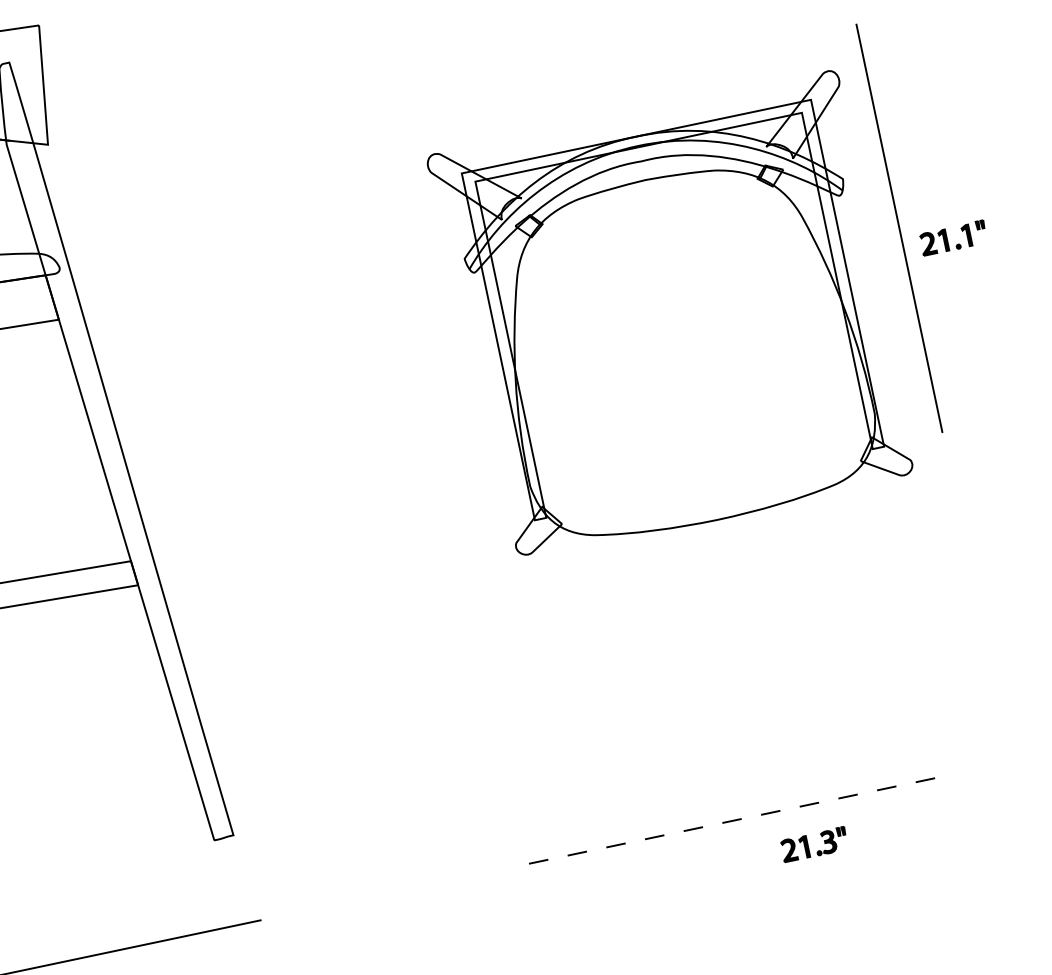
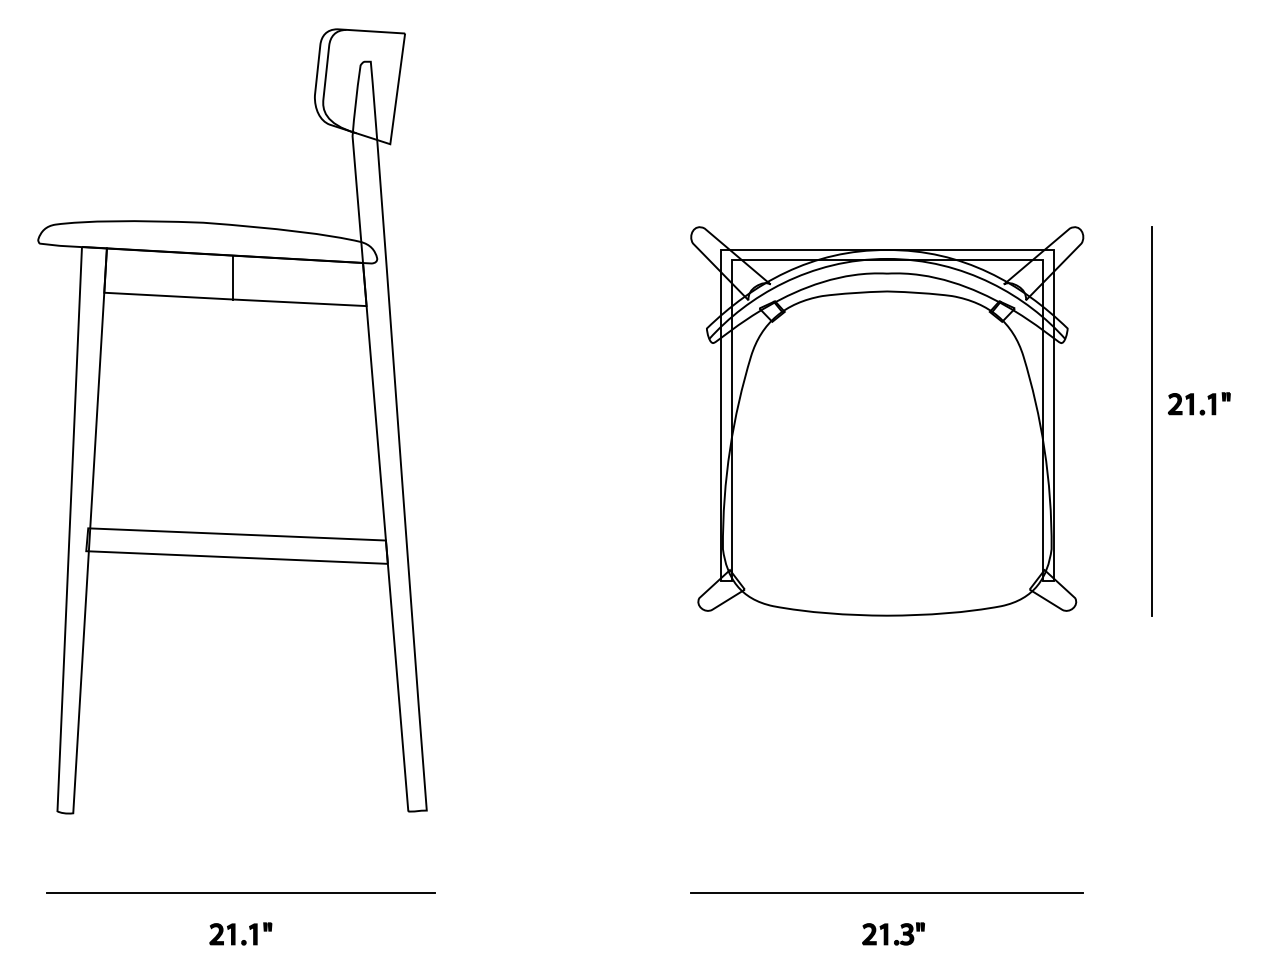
line: (899, 228) -> (1151, 421), moved
part: (674, 316) -> (887, 421), moved
line: (734, 820) -> (887, 893), dashed -> solid
part: (814, 844) -> (893, 933), moved

